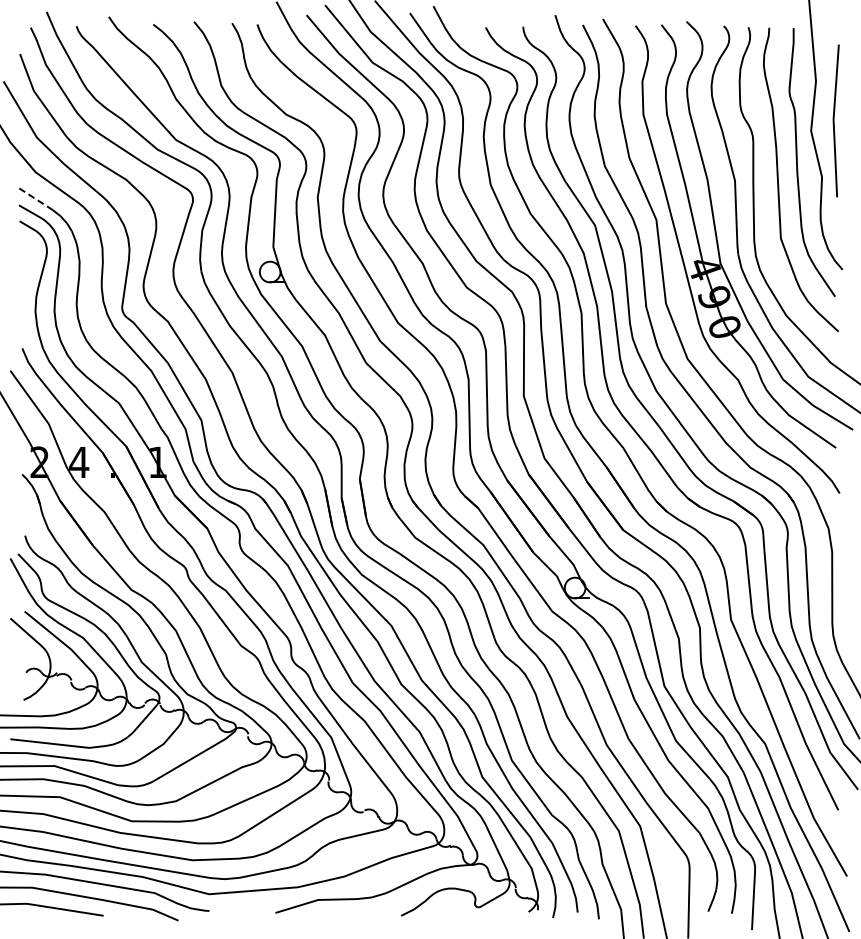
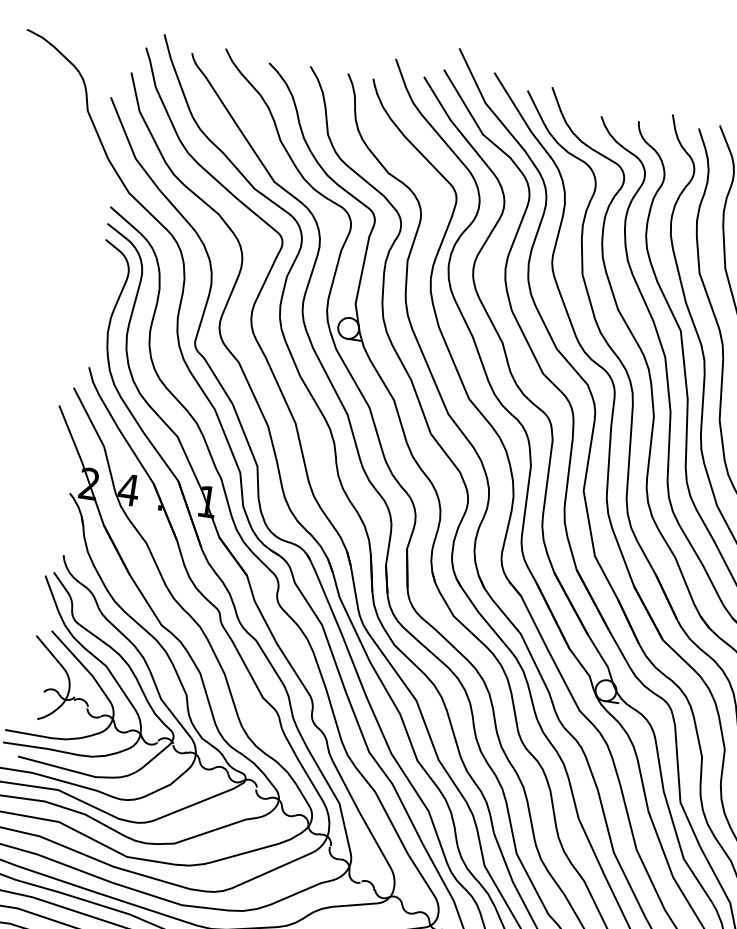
line: (36, 199) -> (125, 220), dashed -> solid

